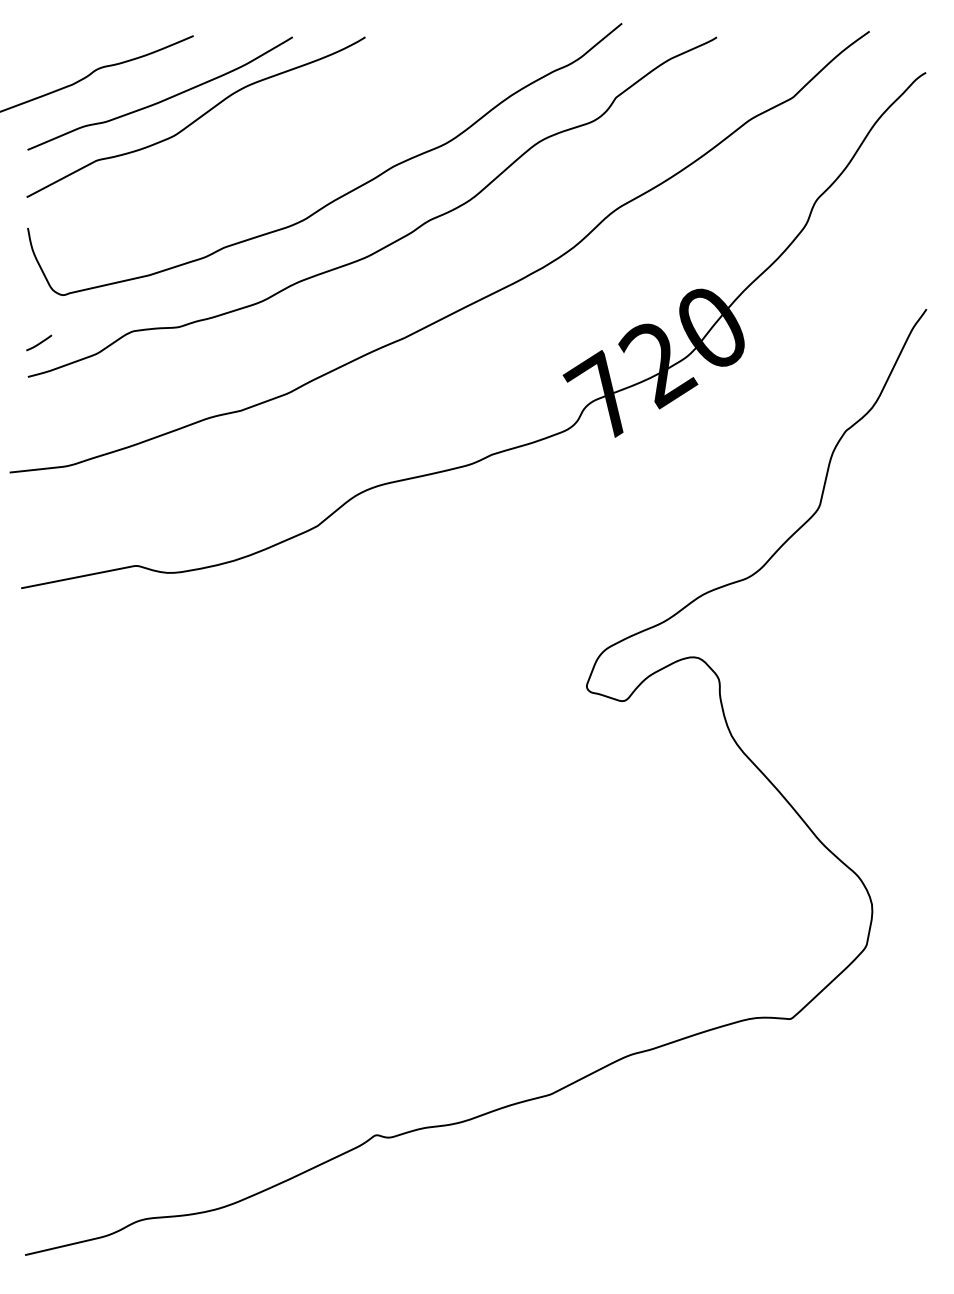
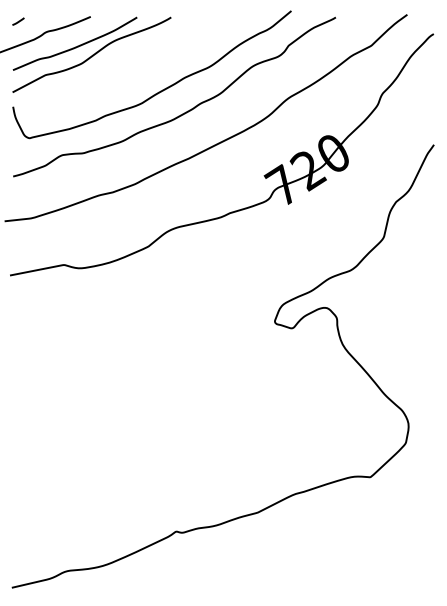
line: (39, 342) -> (18, 21), moved

